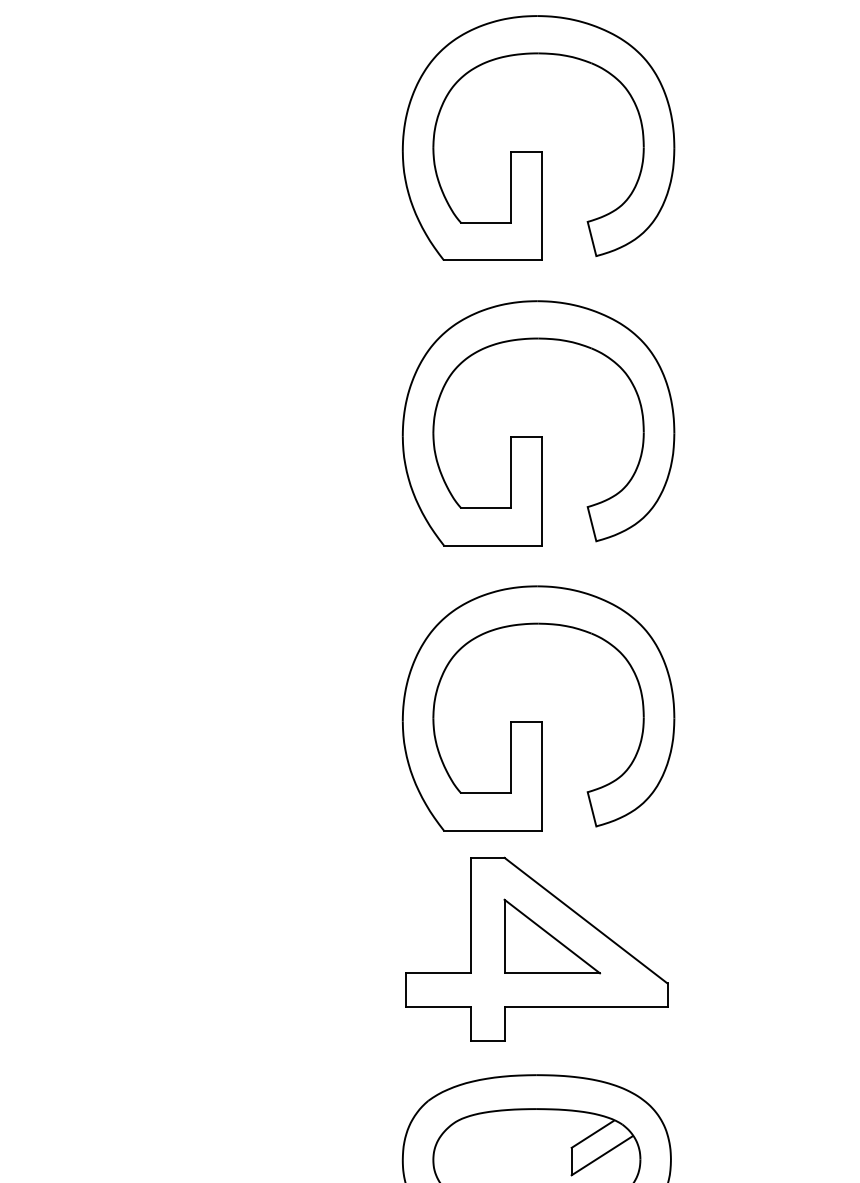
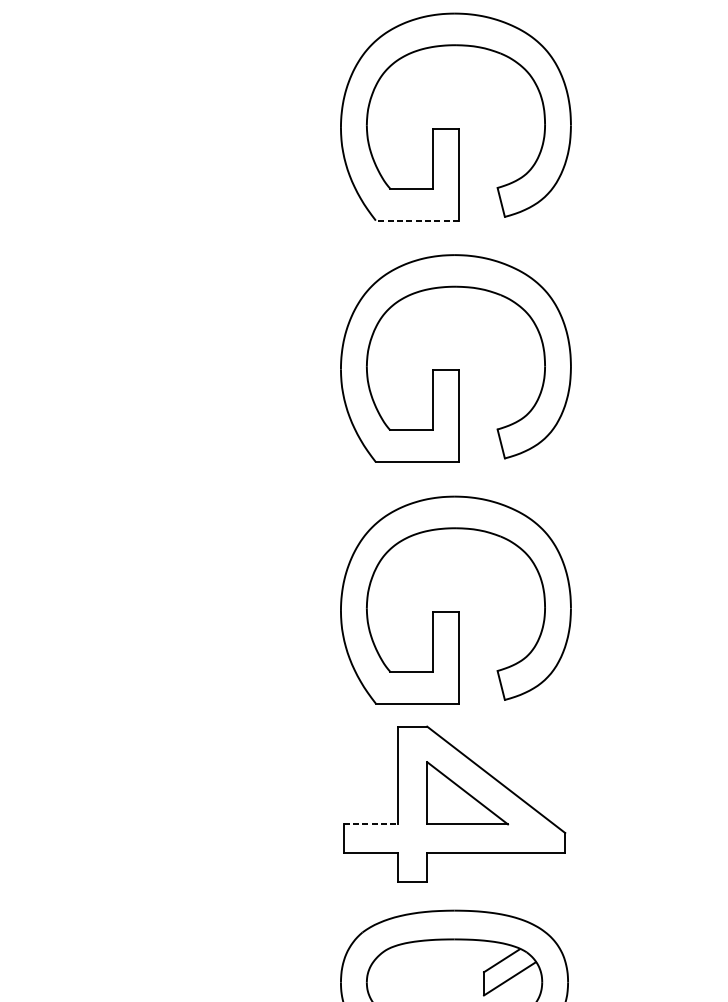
line: (492, 260) -> (416, 220), solid -> dashed
line: (438, 973) -> (371, 824), solid -> dashed

